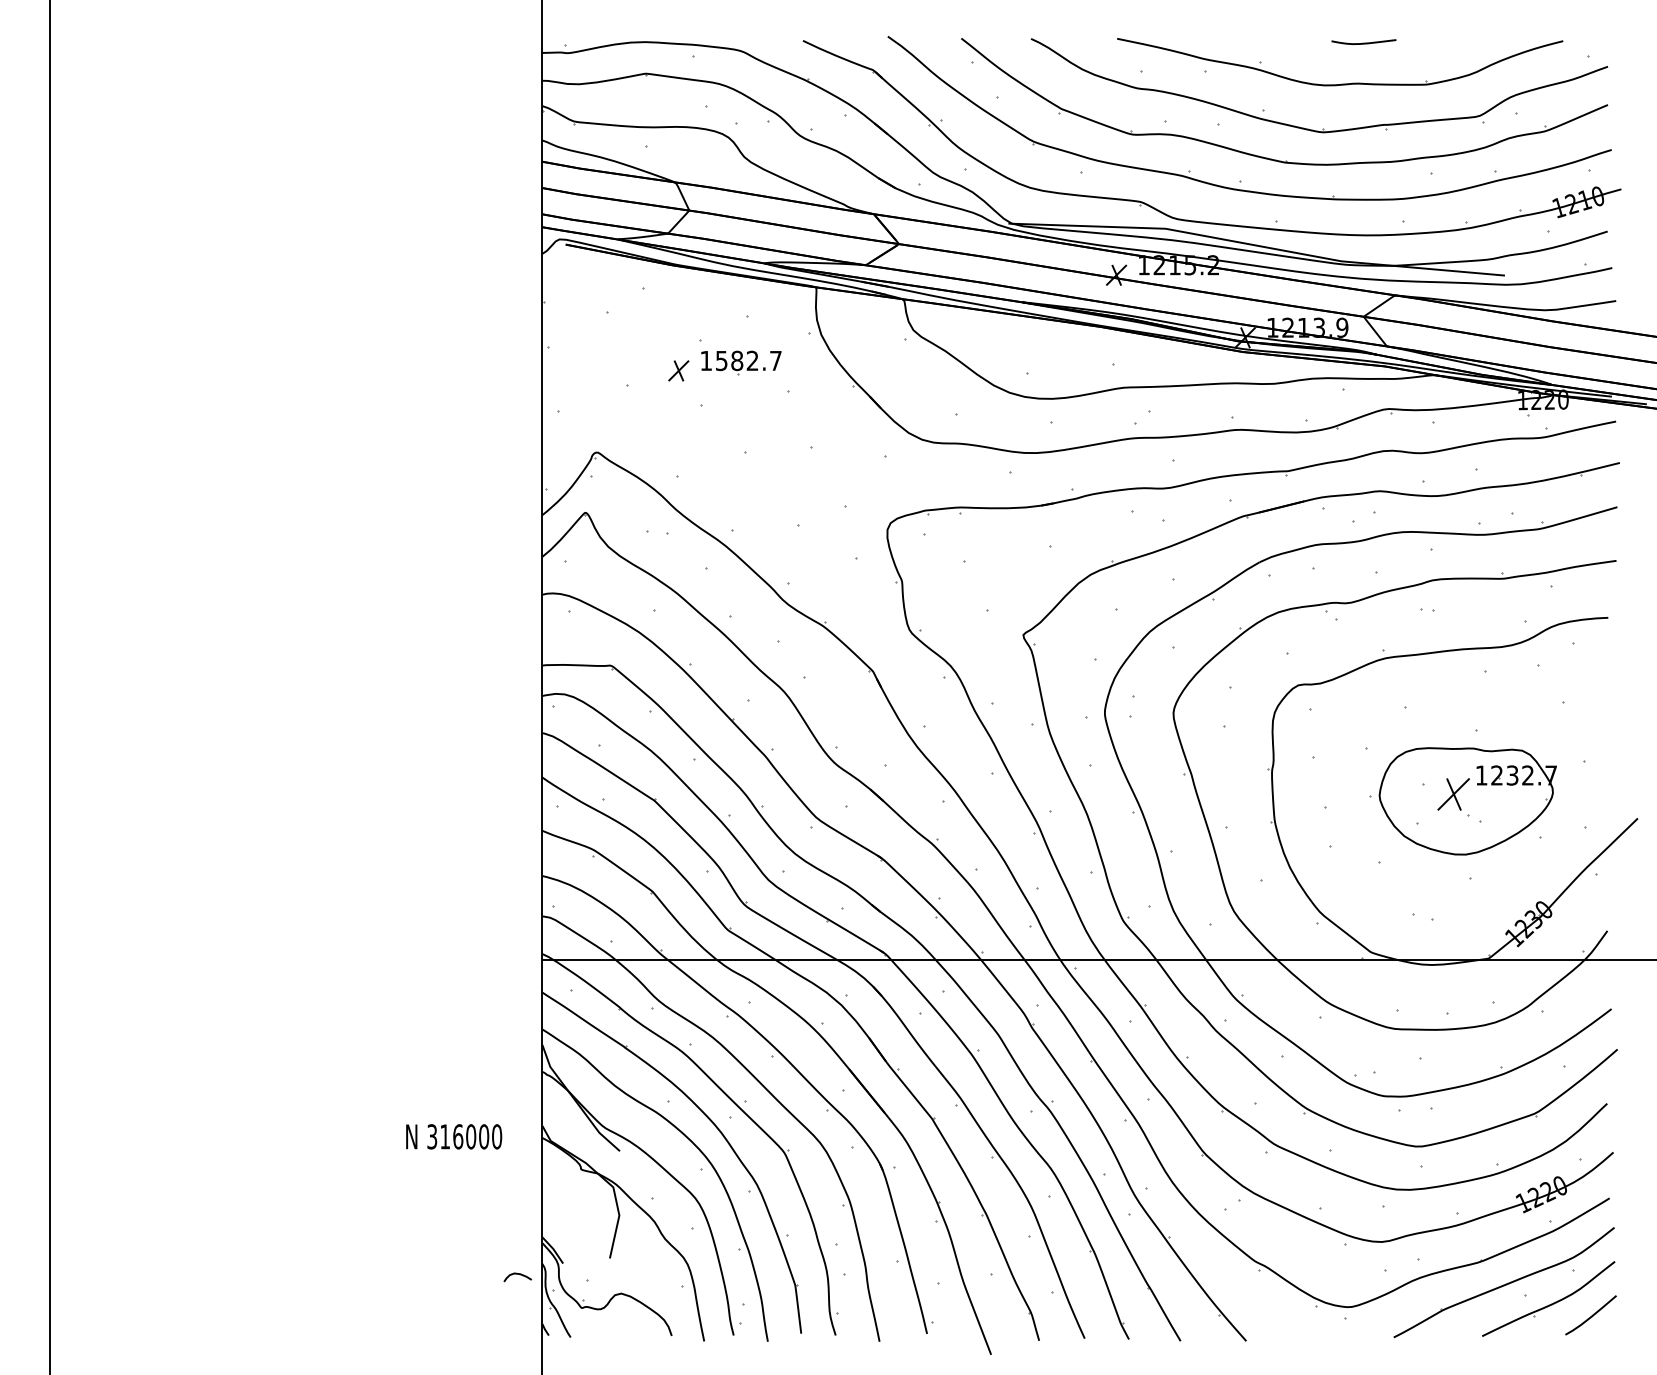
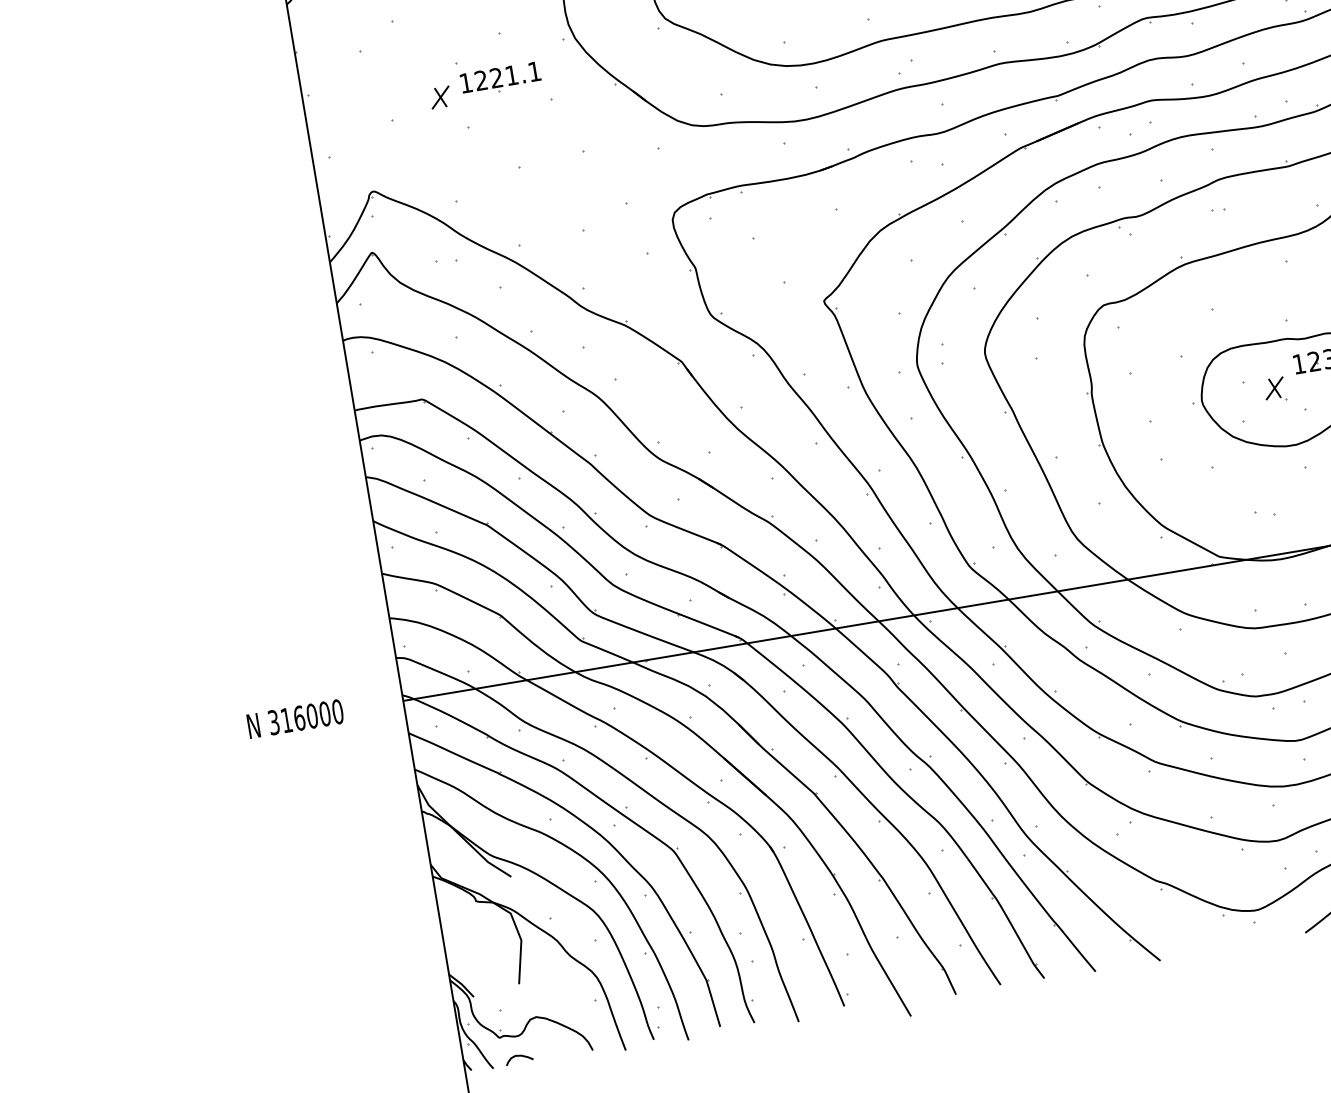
text: (748, 360) -> (507, 75), 1582.7 -> 1221.1
part: (1452, 796) -> (1273, 389), size x0.62
text: (454, 1136) -> (295, 718), moved
curve: (517, 1274) -> (518, 1056), moved

